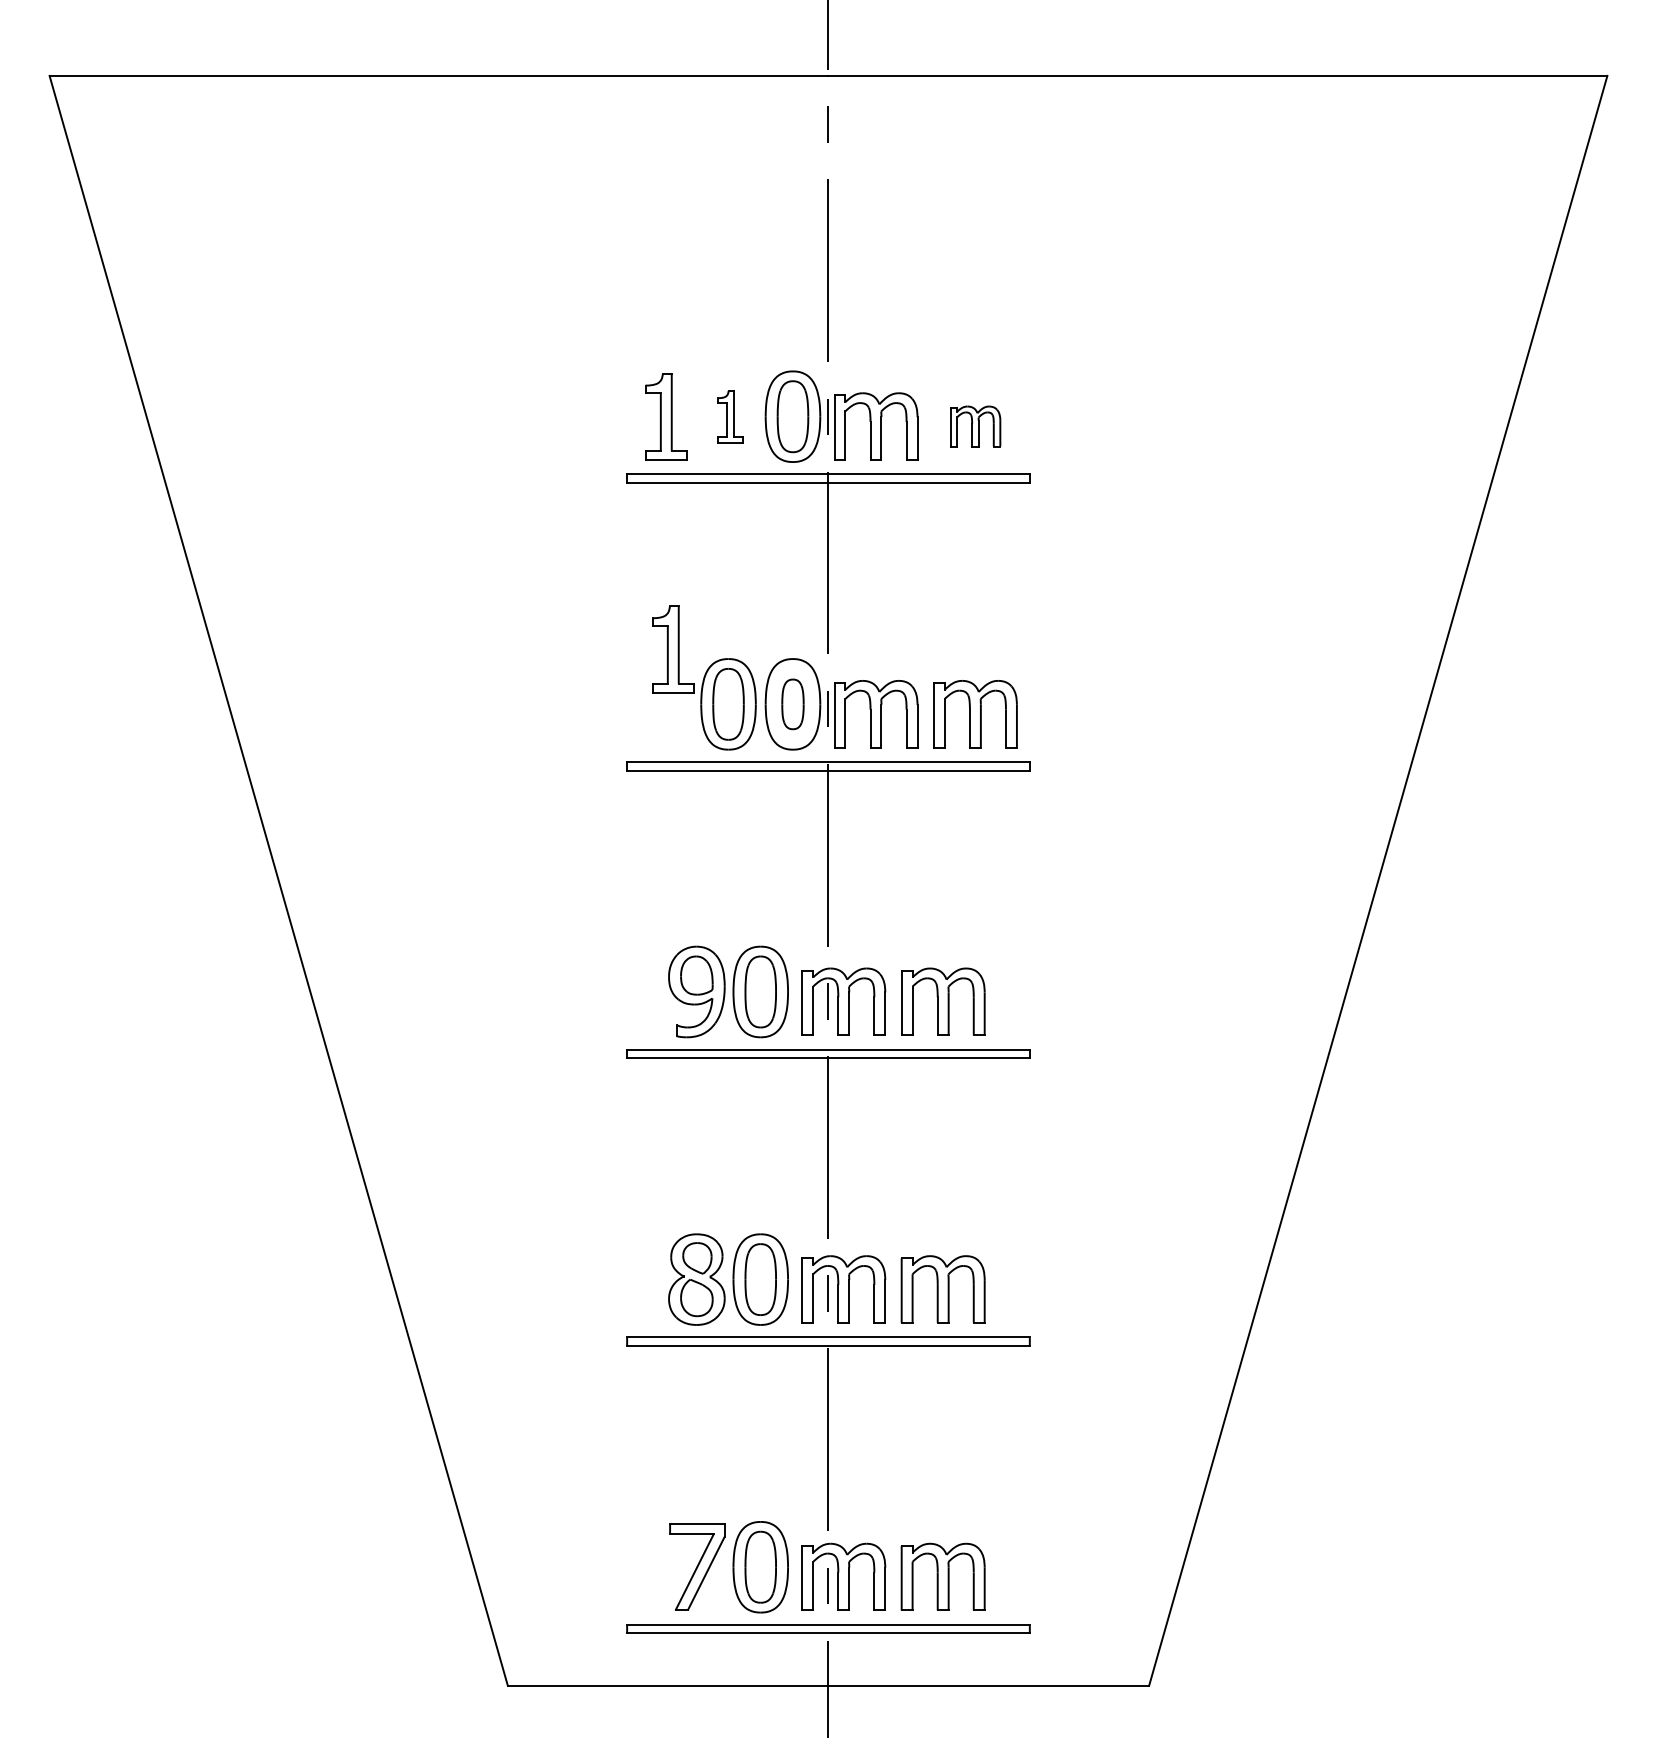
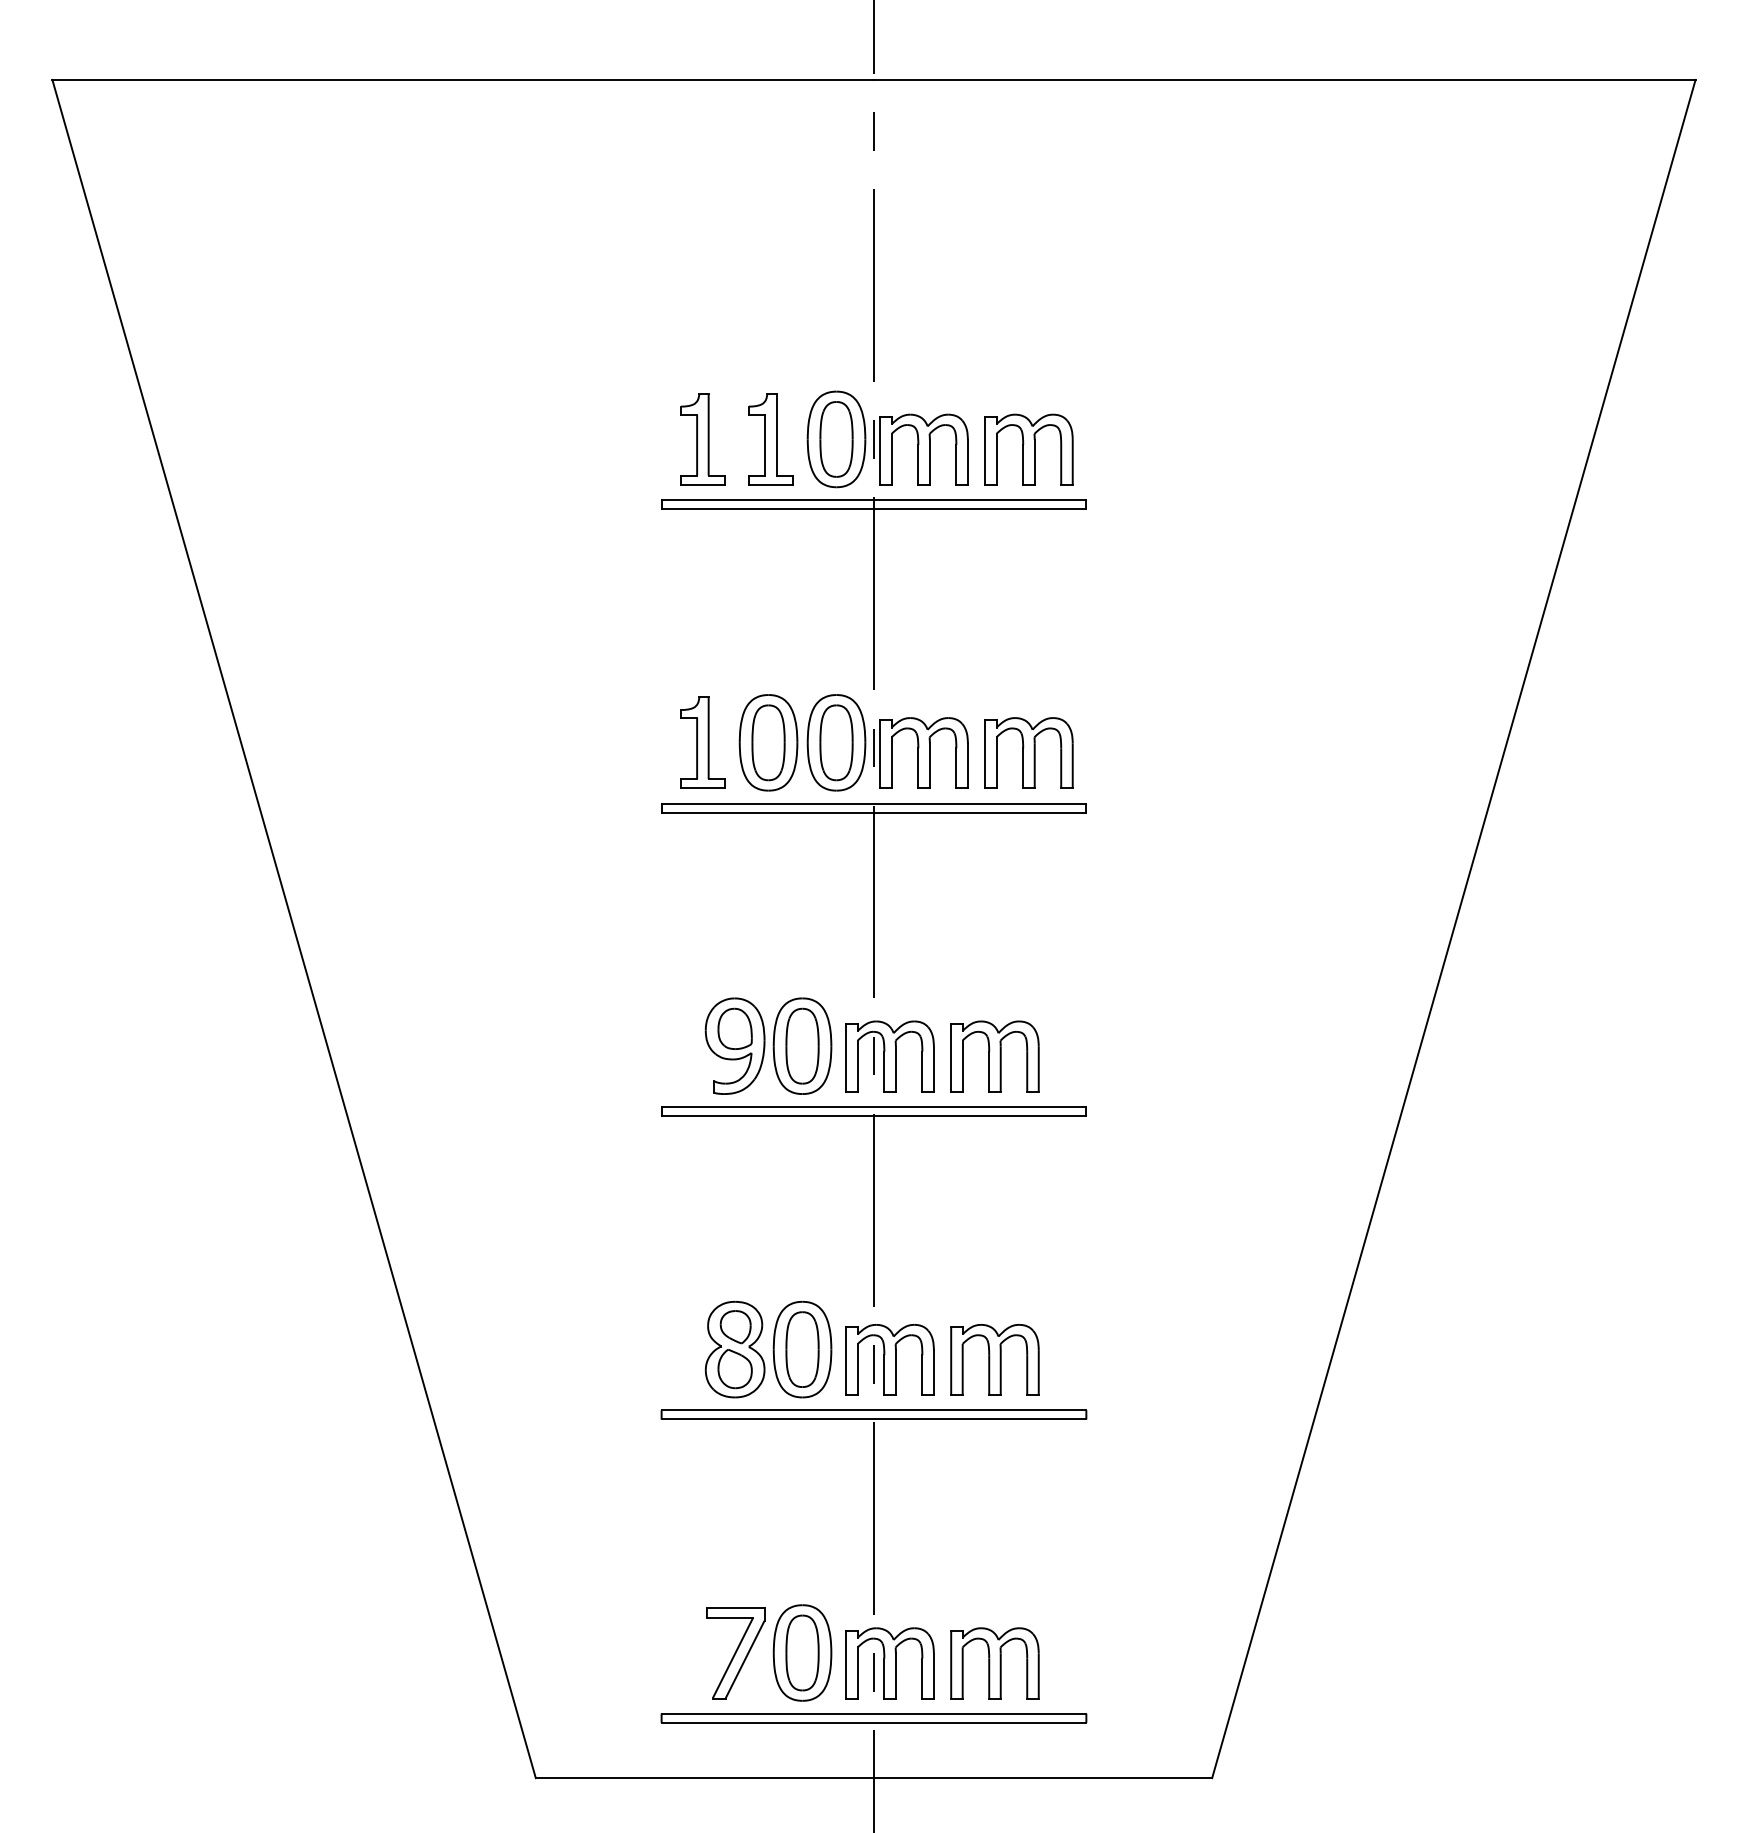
part: (730, 416) -> (770, 439), size x1.67
part: (975, 426) -> (1029, 449), size x1.67
part: (673, 649) -> (703, 742), moved
part: (792, 704) -> (836, 742), size x1.43

